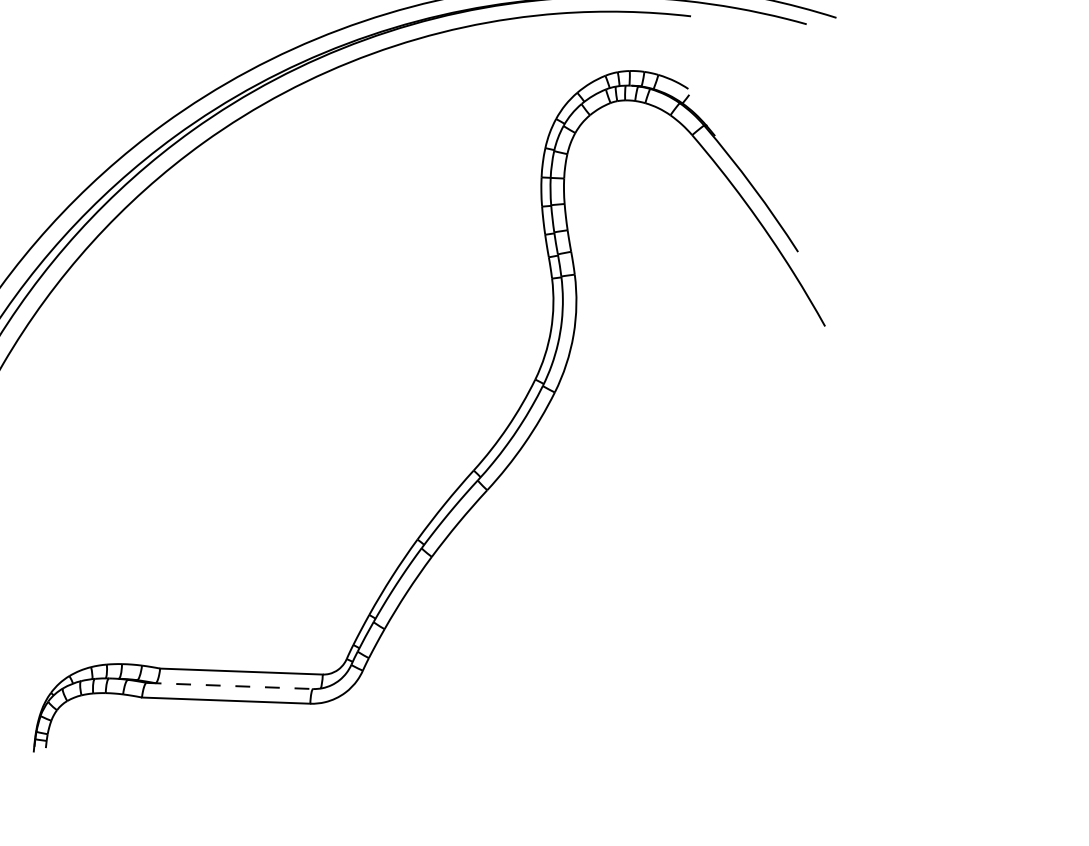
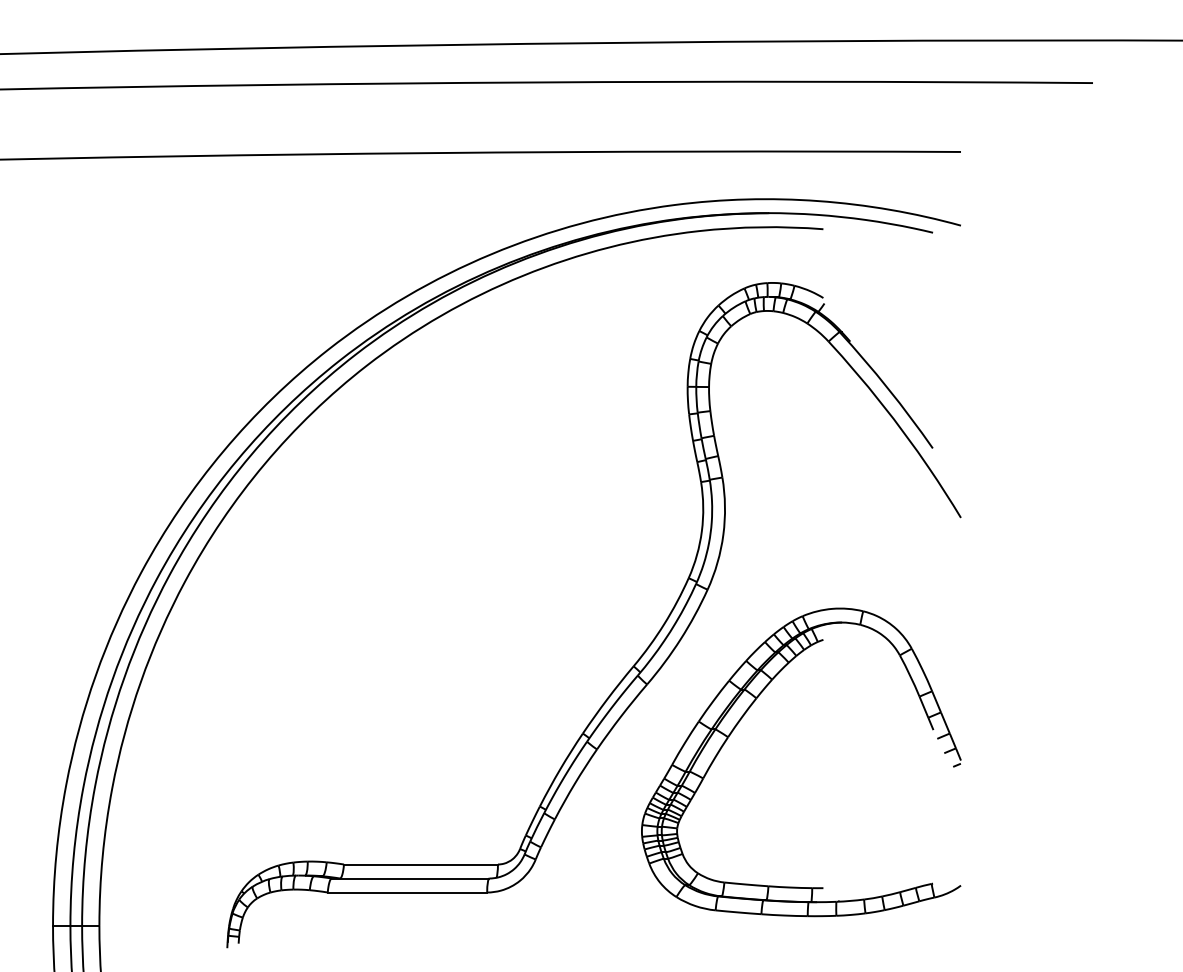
part: (584, 532) -> (740, 721), added
line: (229, 685) -> (410, 878), dashed -> solid

